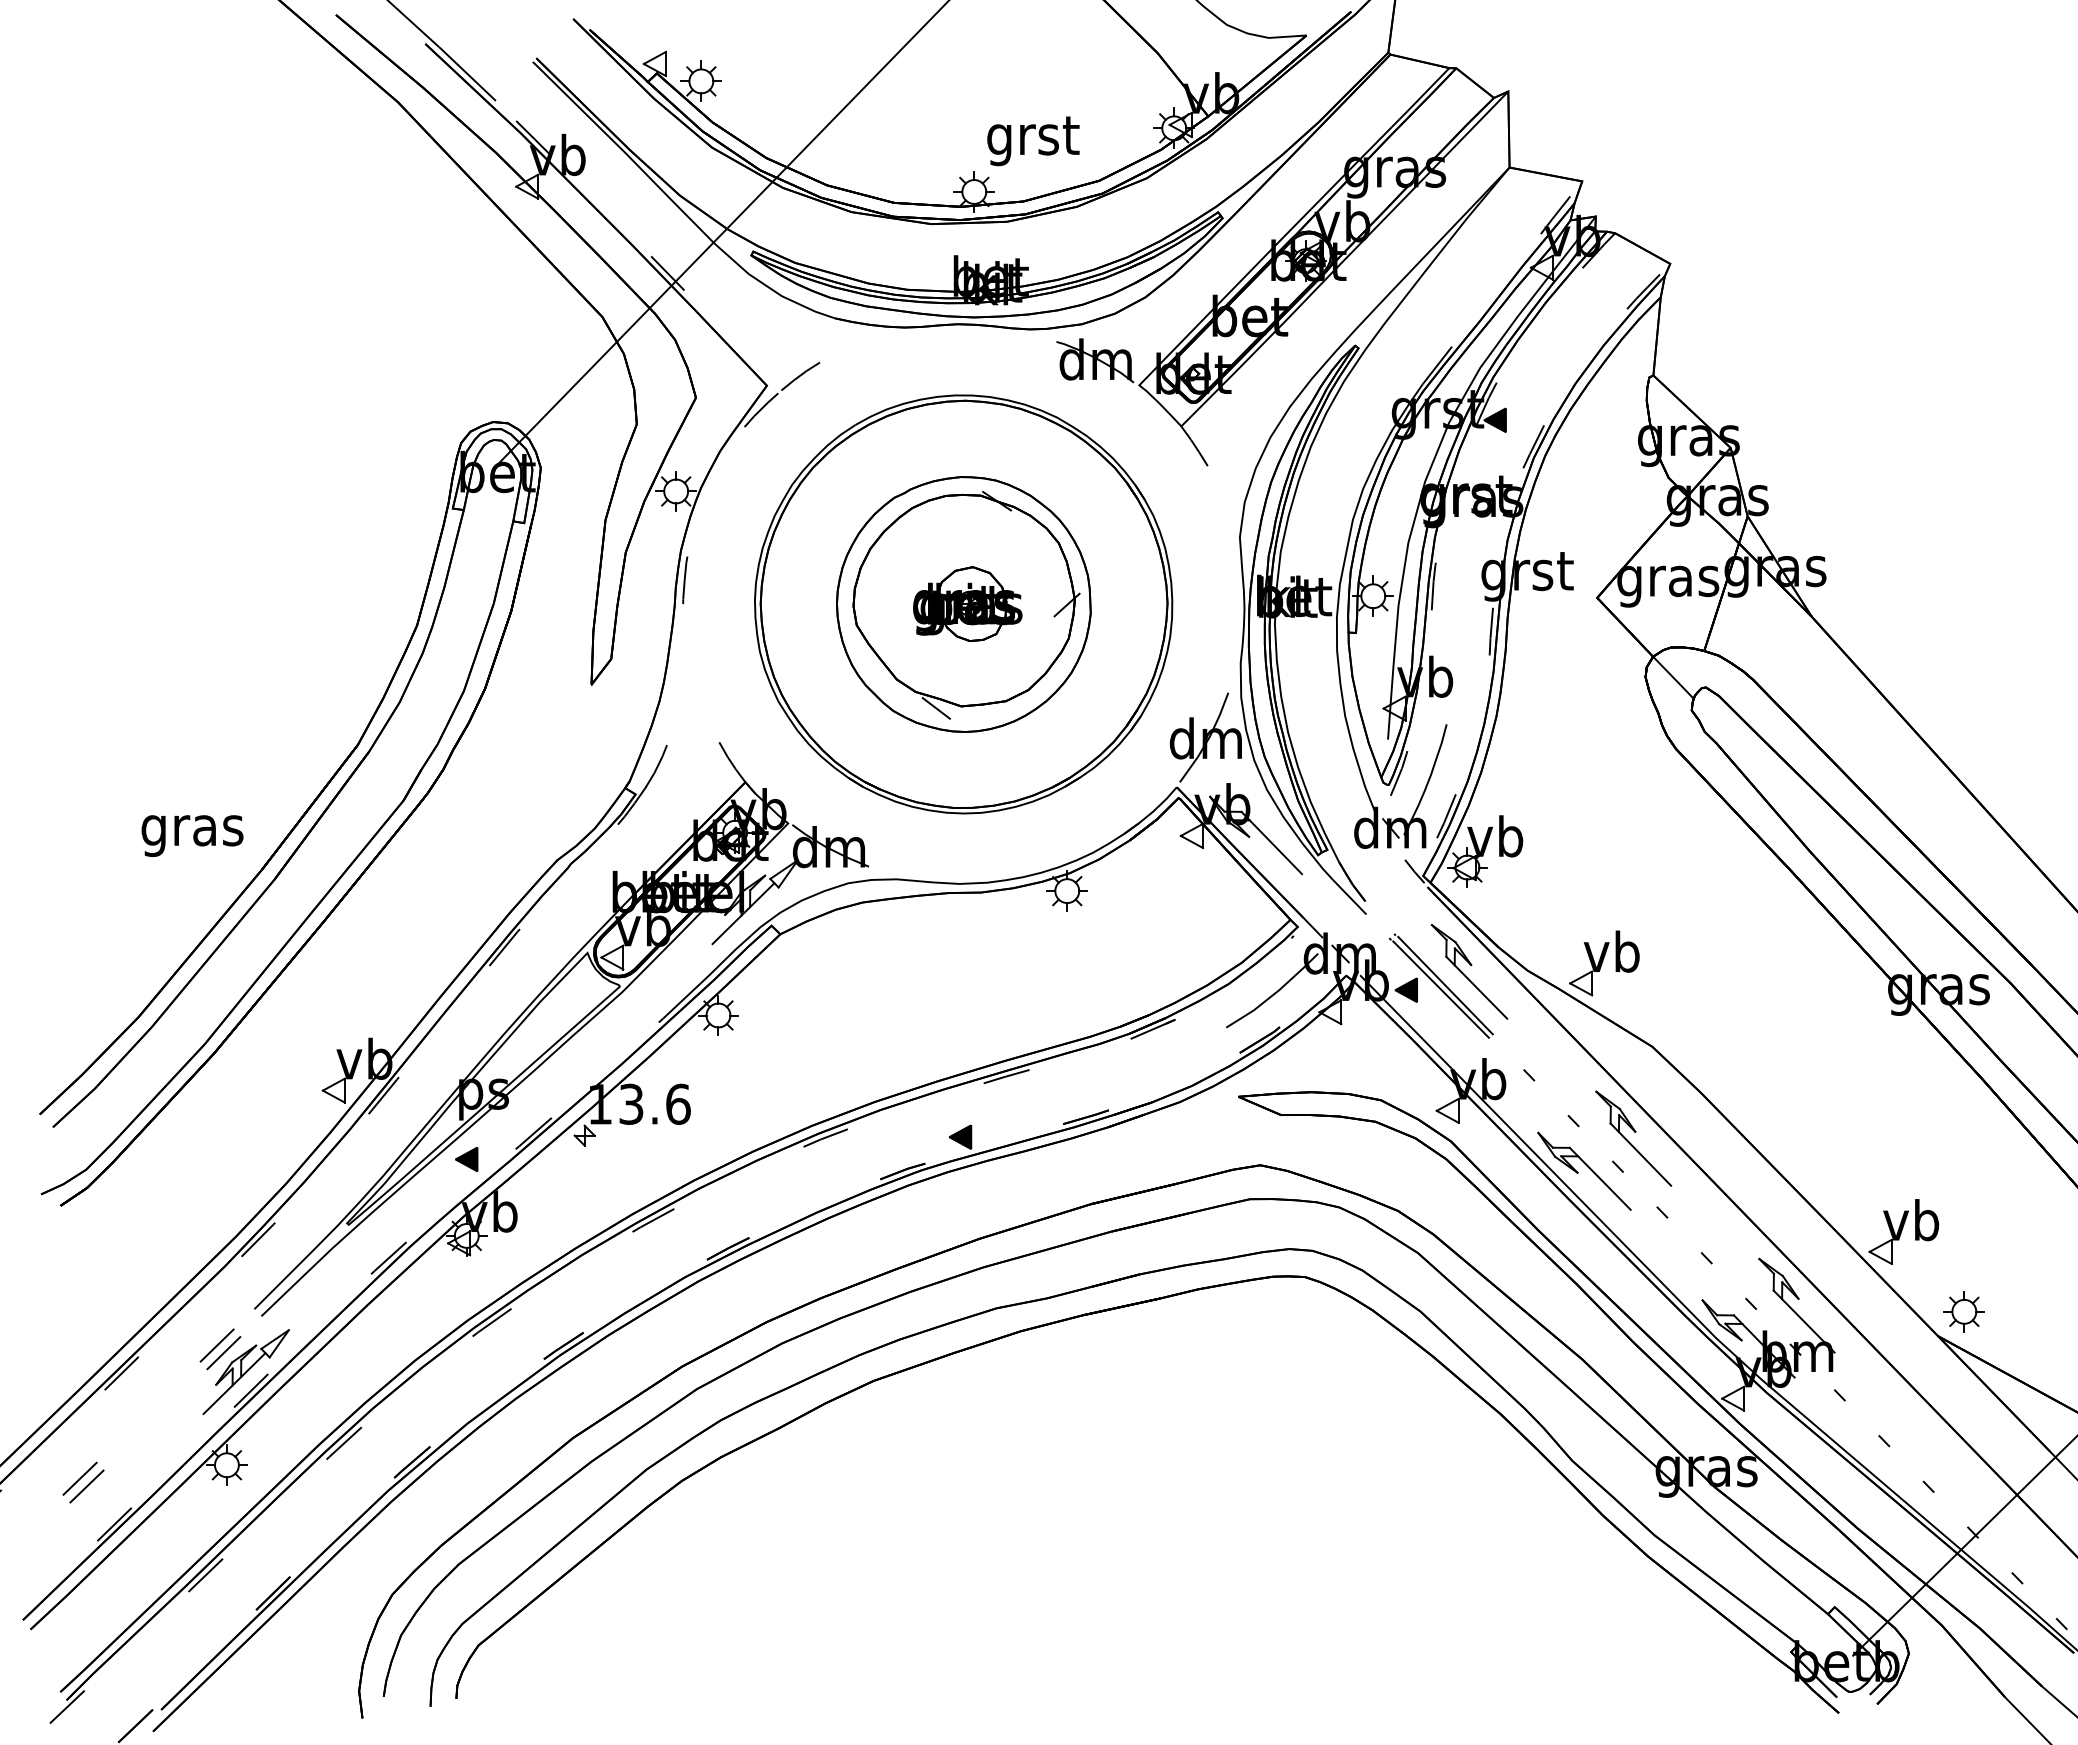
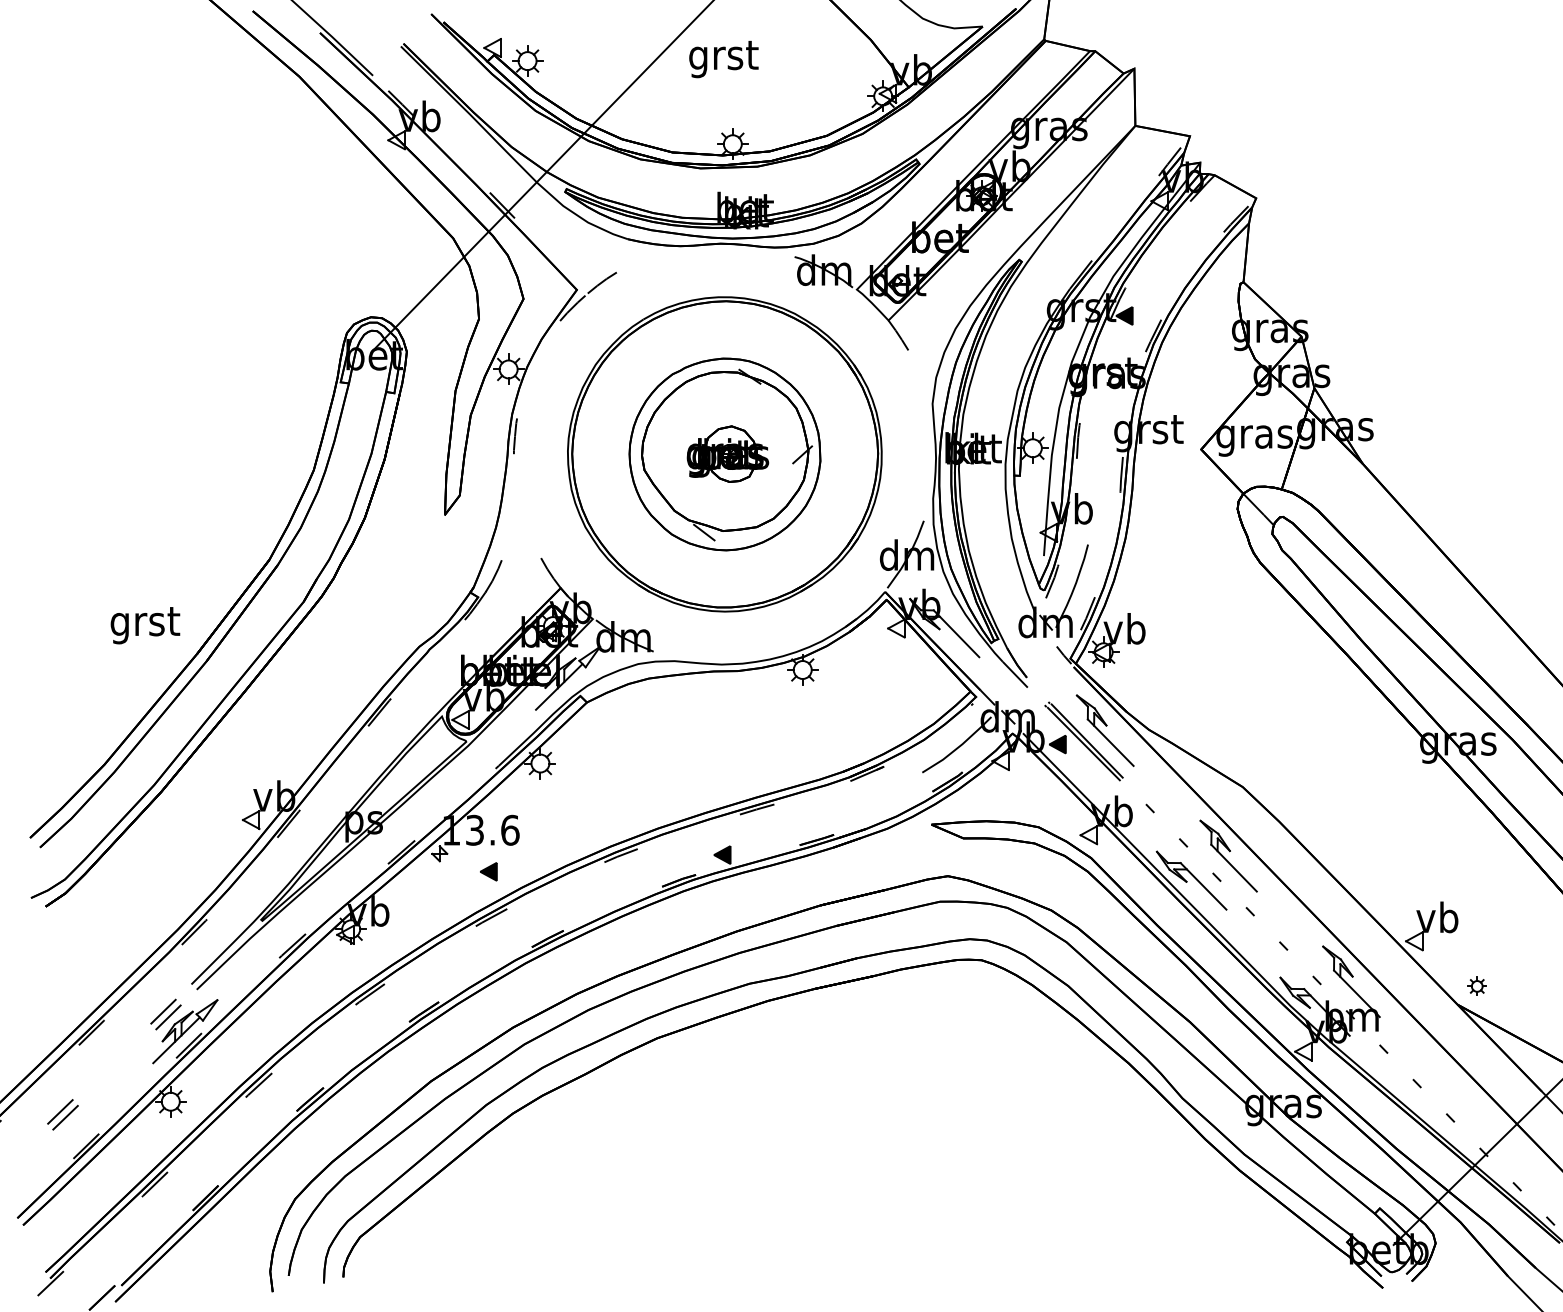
text: (1033, 141) -> (723, 59), moved
text: (192, 832) -> (144, 625), gras -> grst
part: (1604, 963) -> (1206, 724), removed
part: (466, 1159) -> (488, 871), moved
part: (1963, 1311) -> (1476, 986), size x0.6

